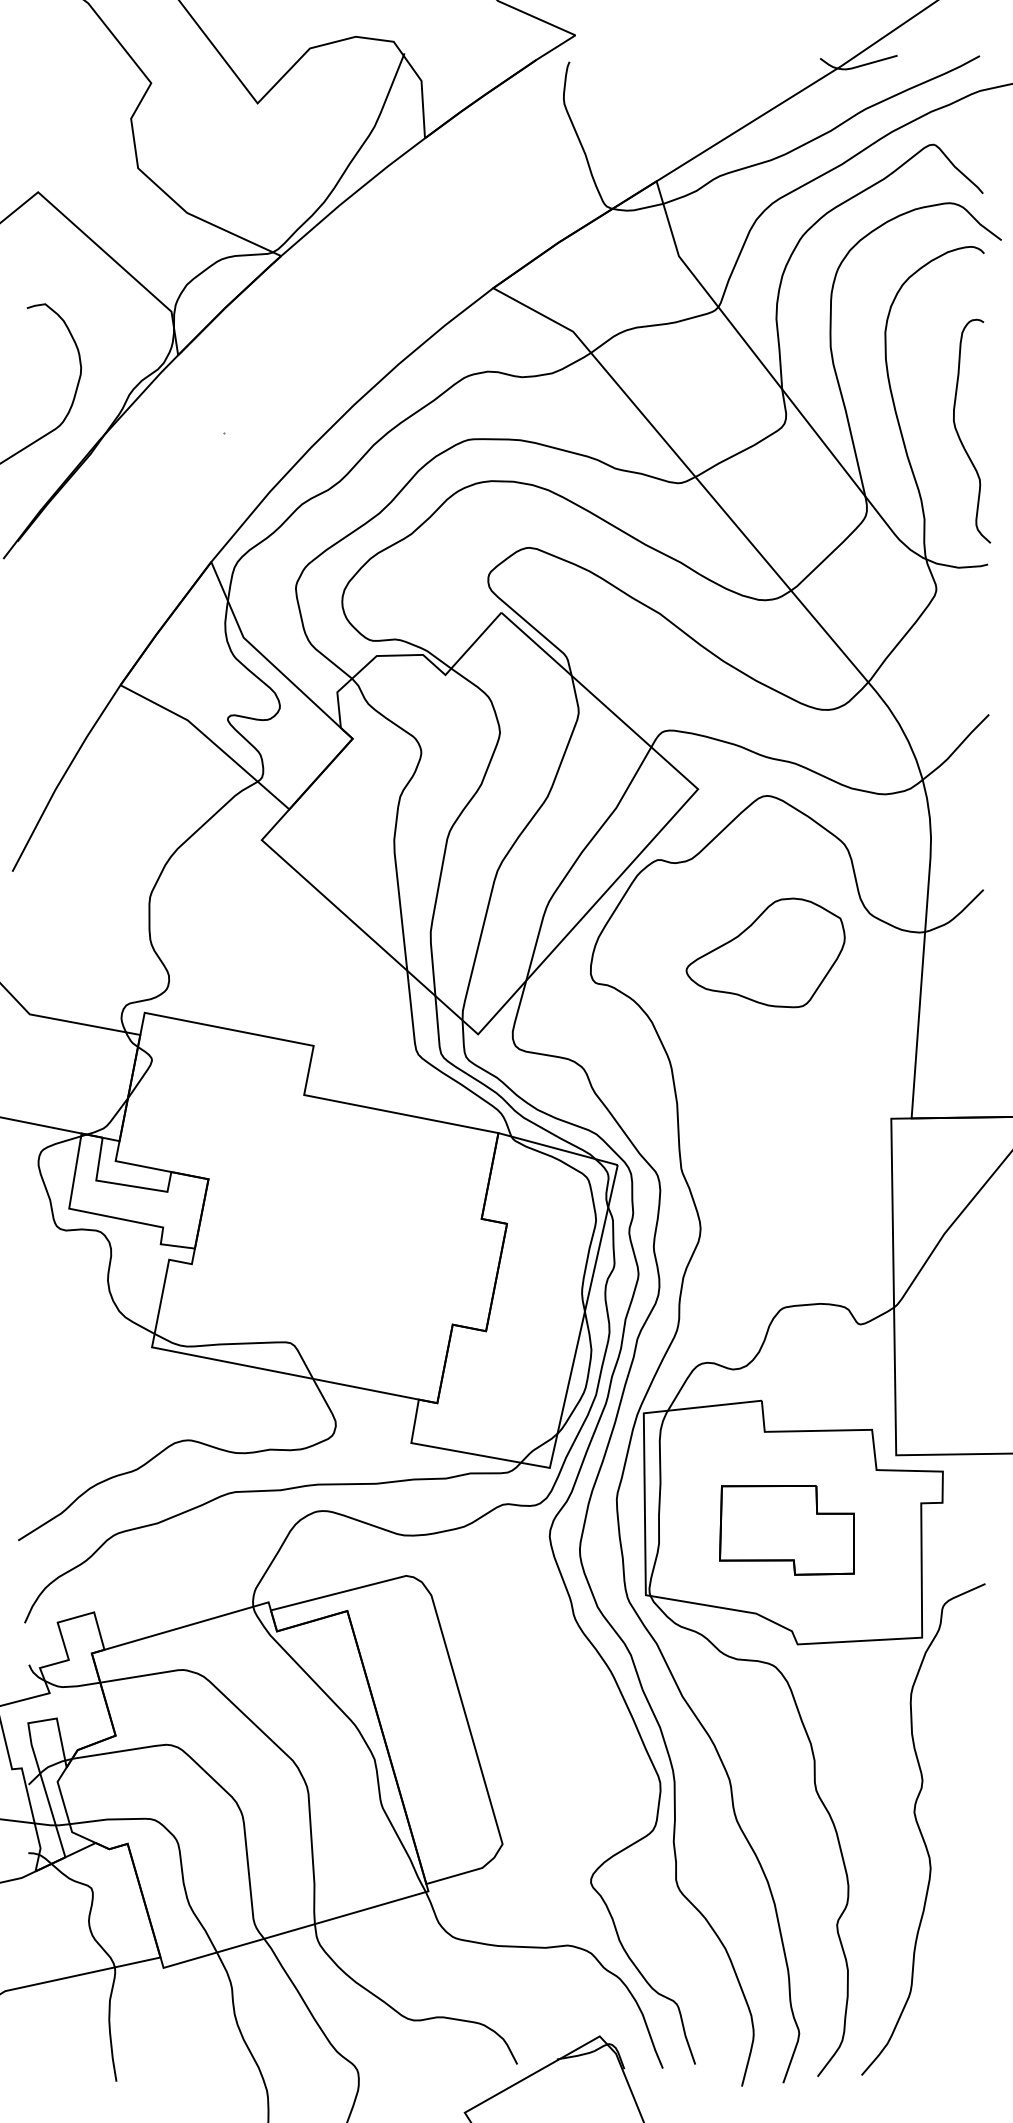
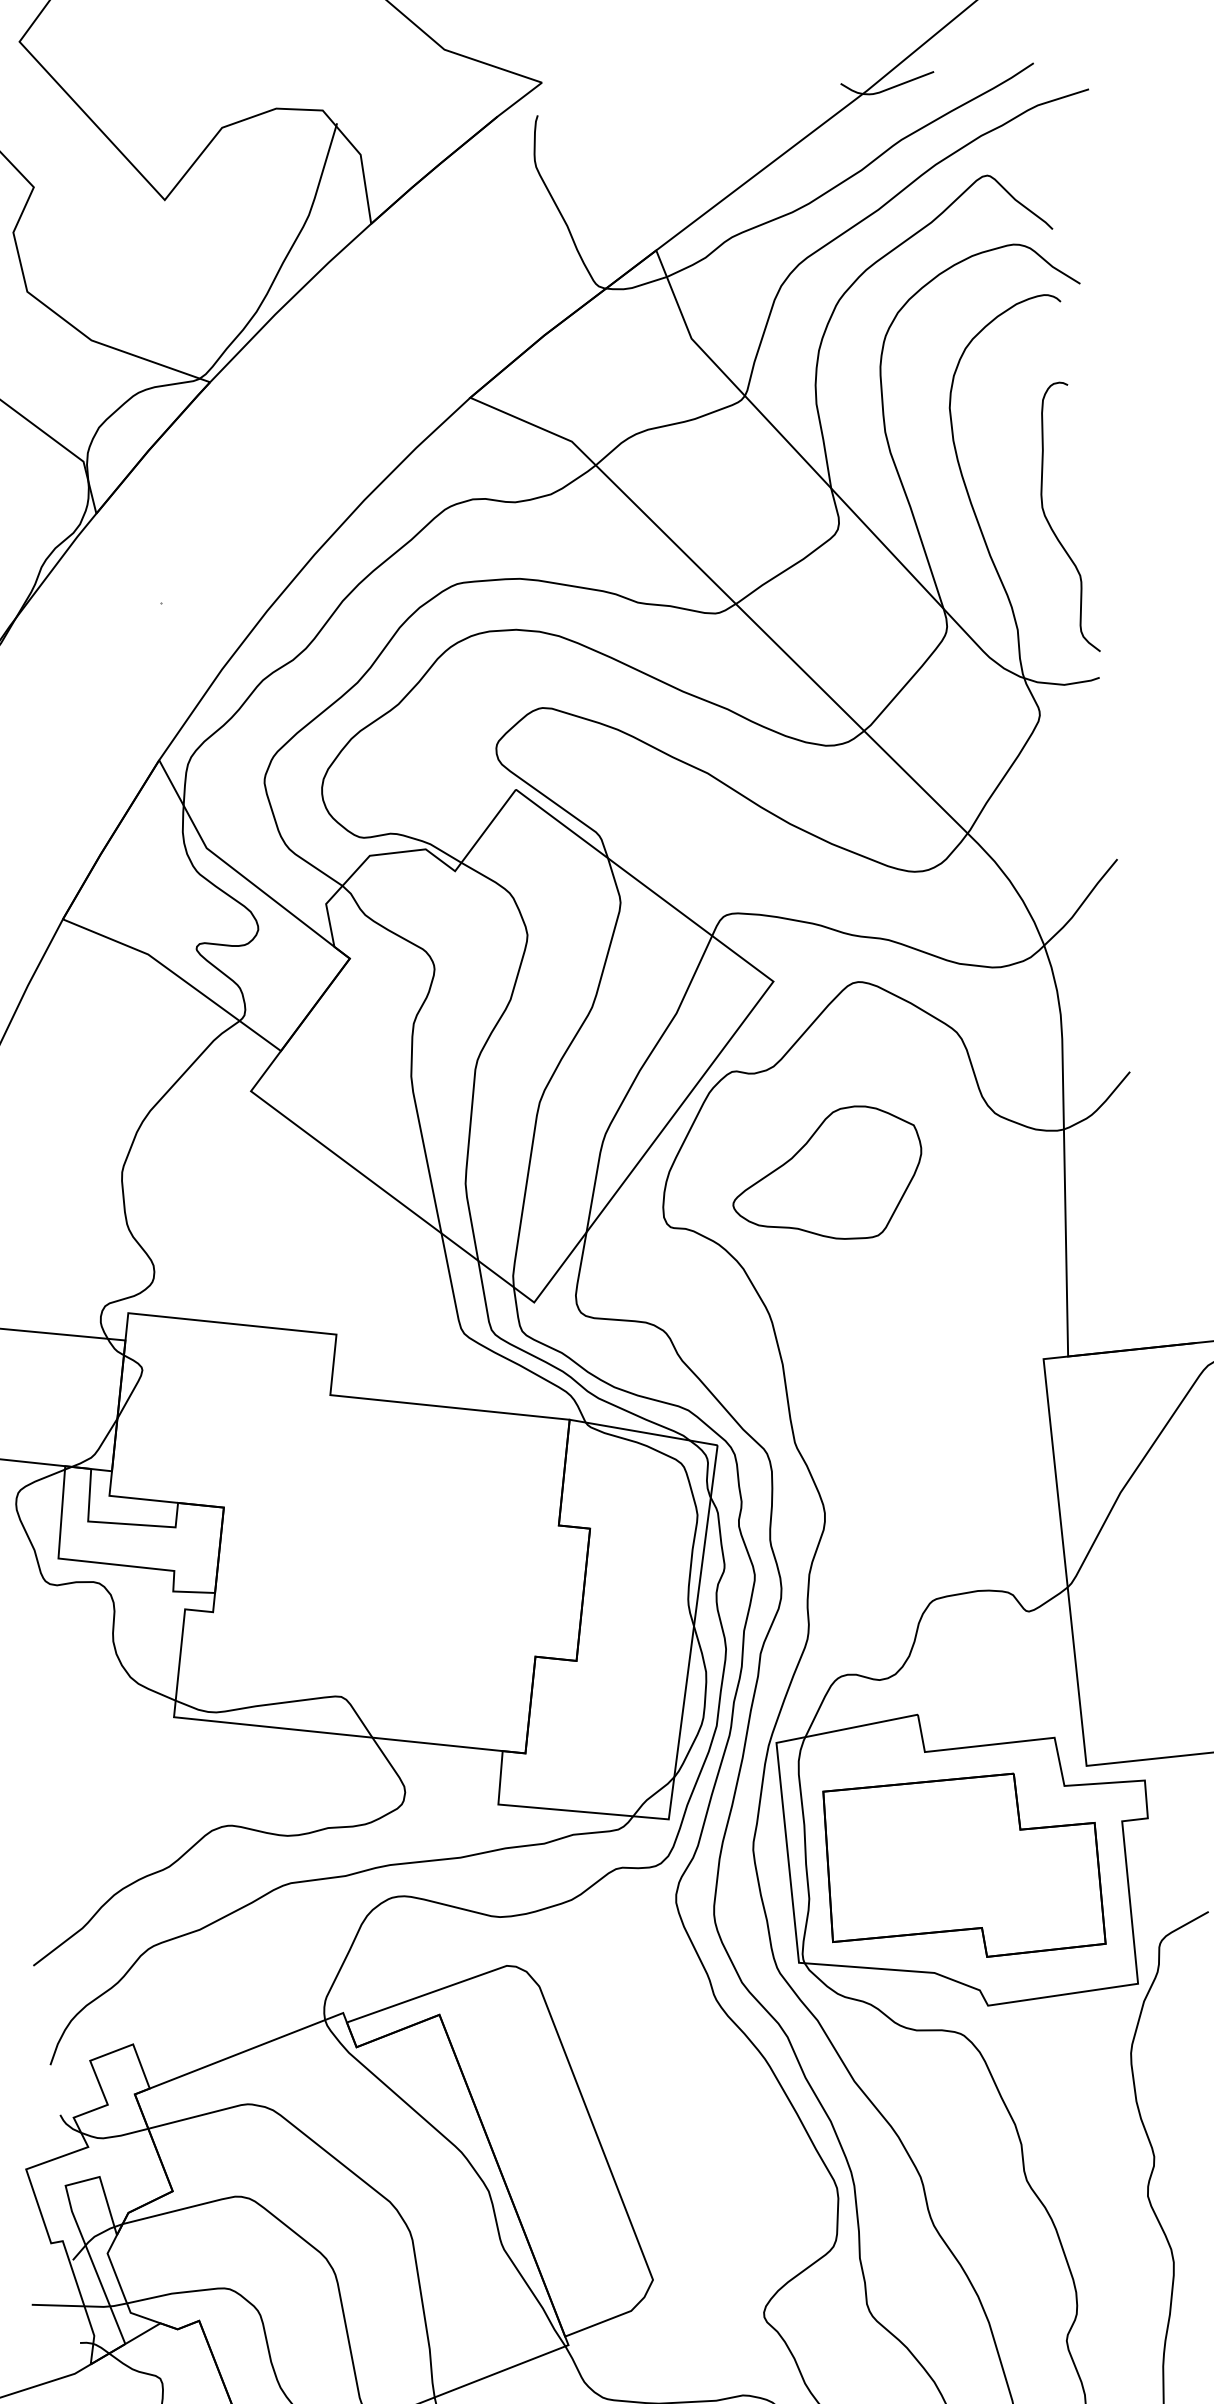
part: (765, 952) -> (826, 1174), moved
part: (786, 1530) -> (962, 1869), size x1.67

